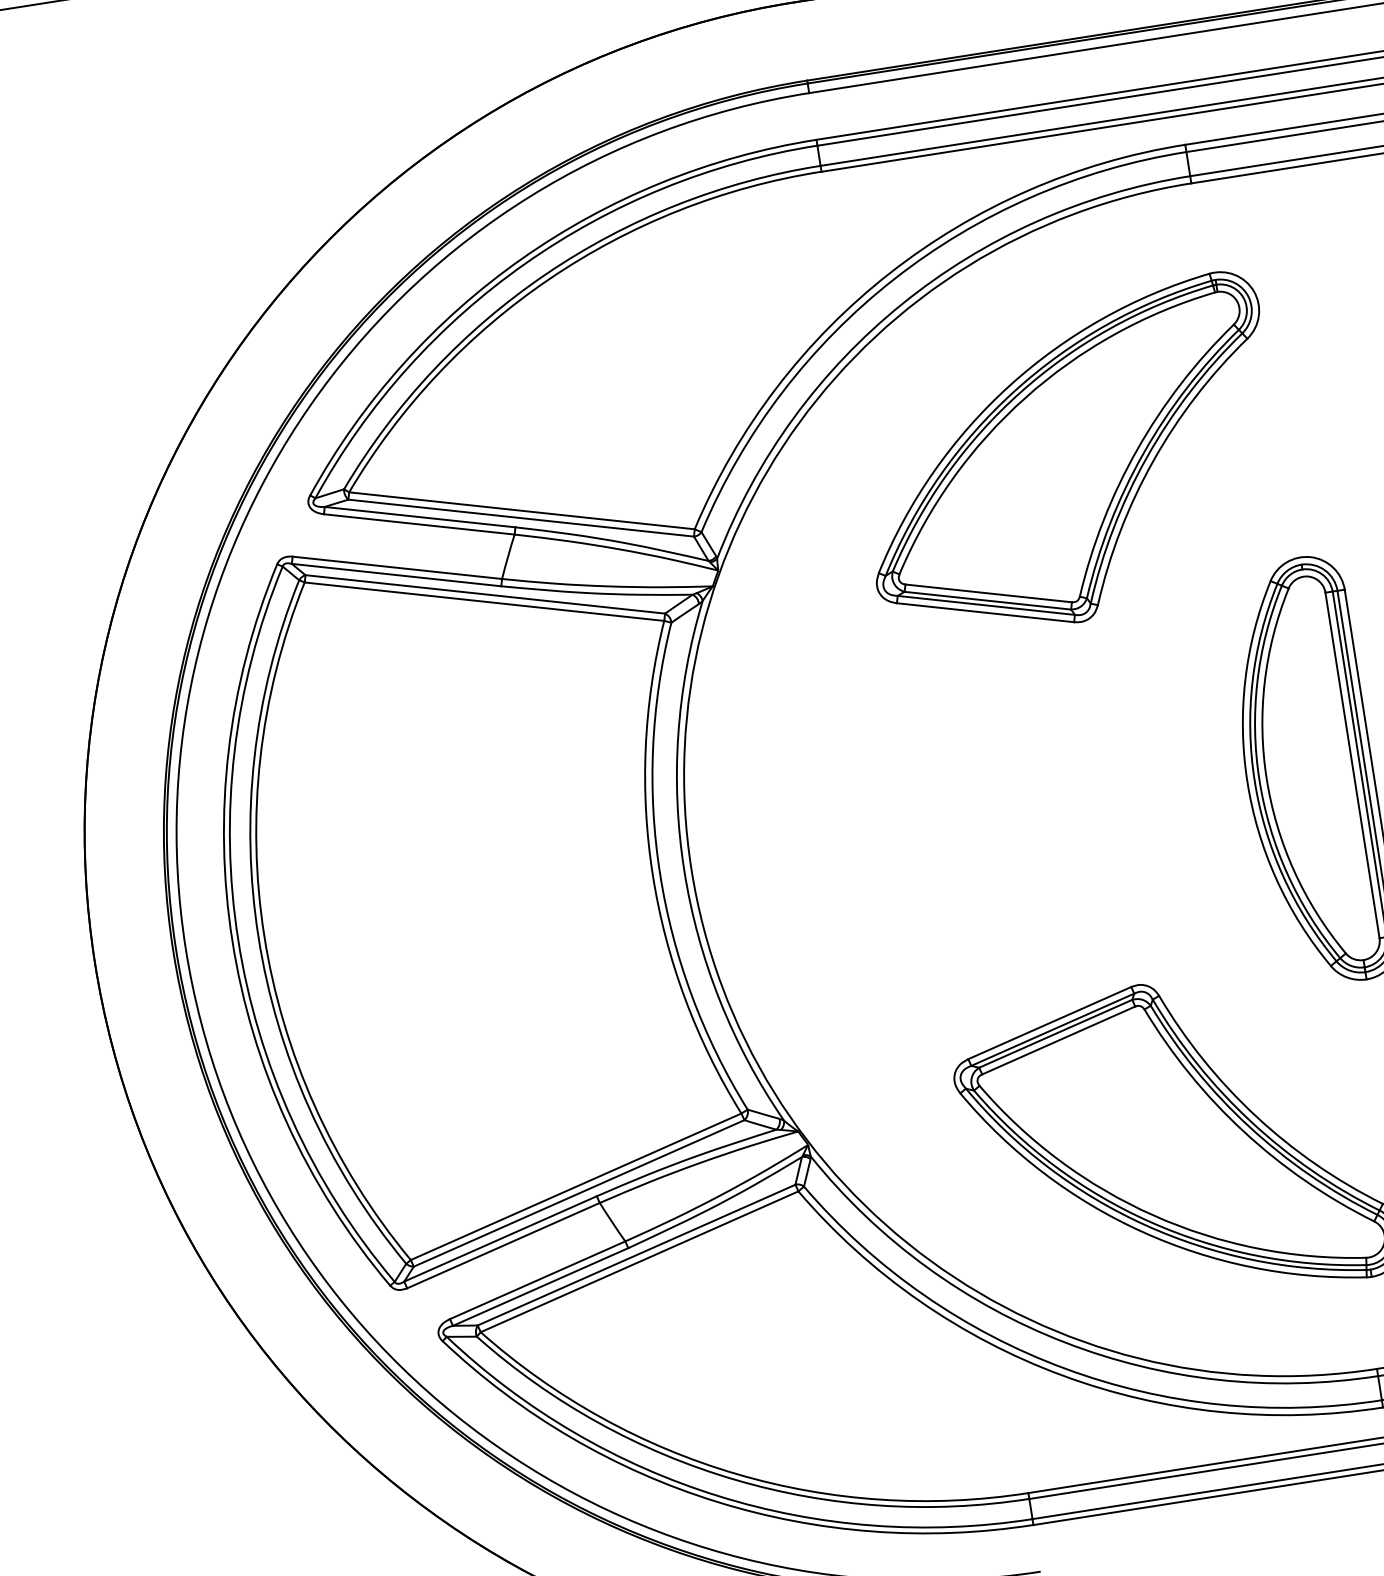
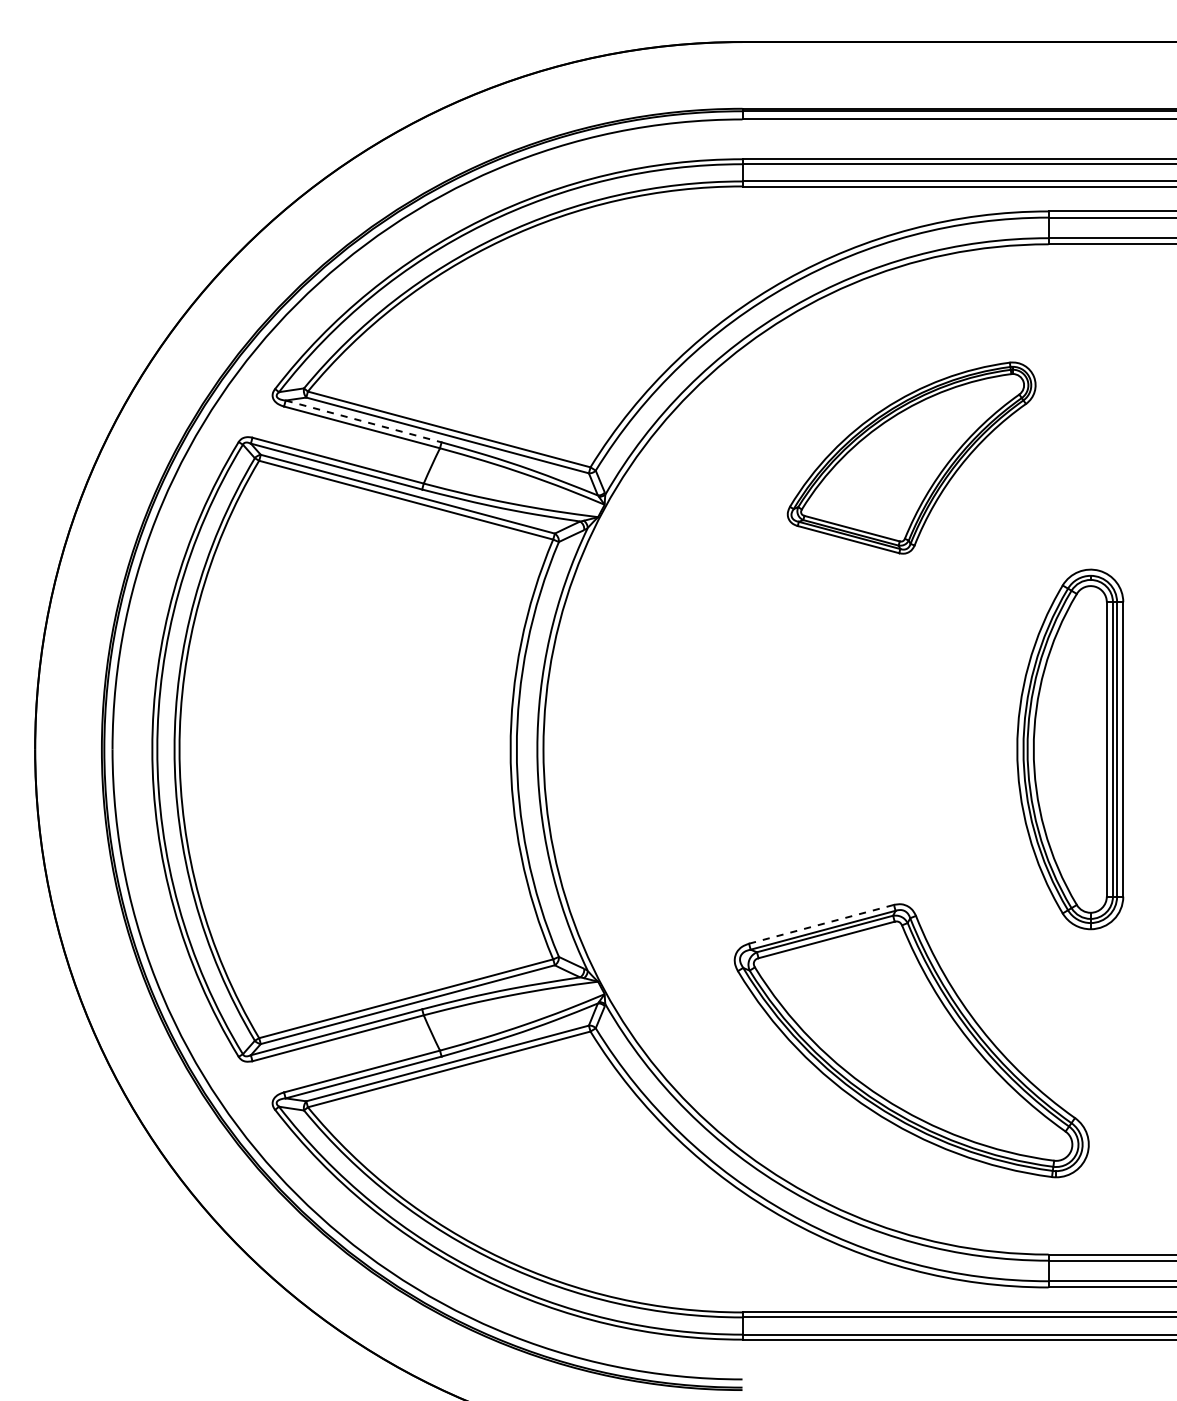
part: (1069, 458) -> (911, 457), size x0.7
line: (419, 517) -> (363, 421), solid -> dashed
line: (1050, 1023) -> (822, 924), solid -> dashed

